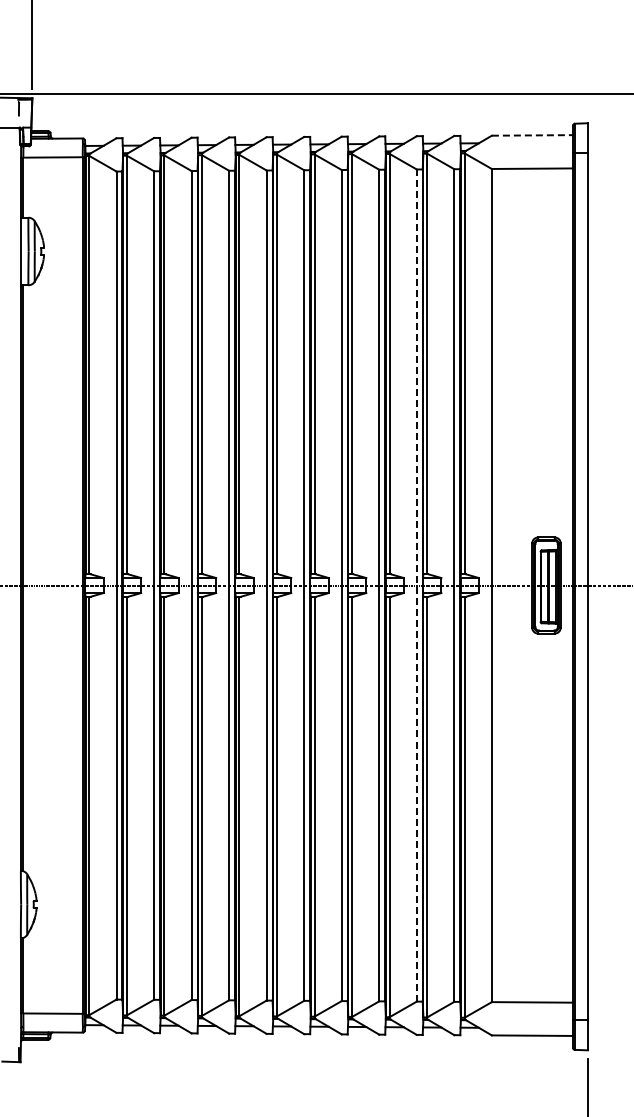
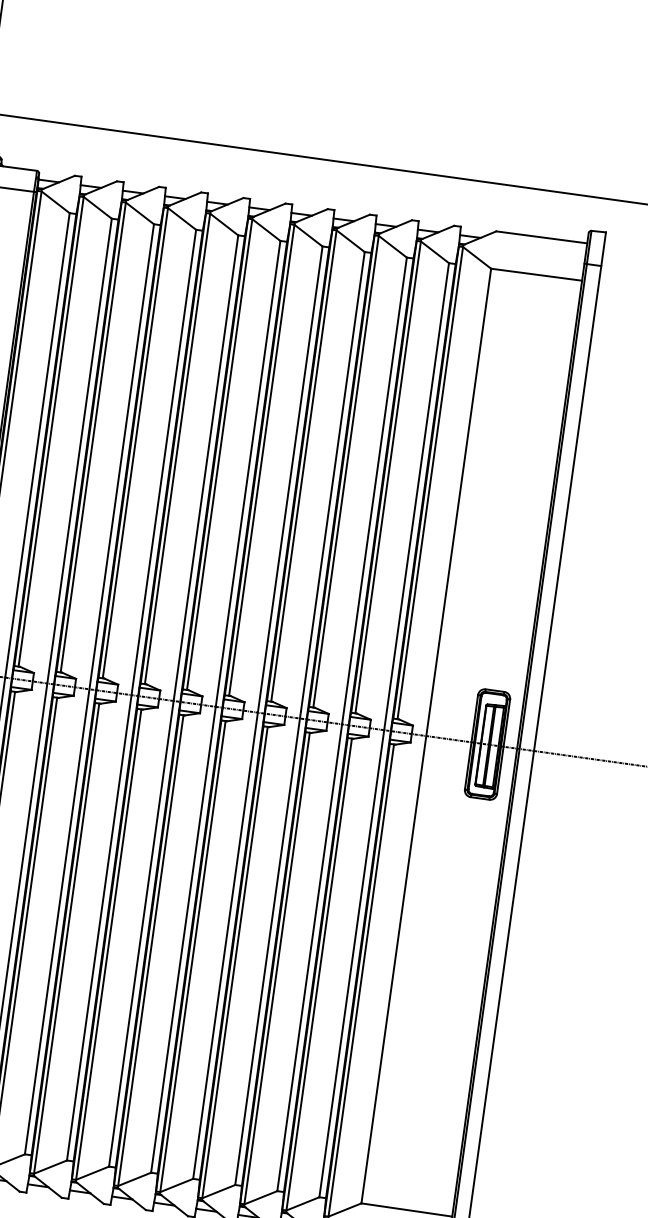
line: (532, 135) -> (541, 237), dashed -> solid
line: (416, 586) -> (341, 725), dashed -> solid

